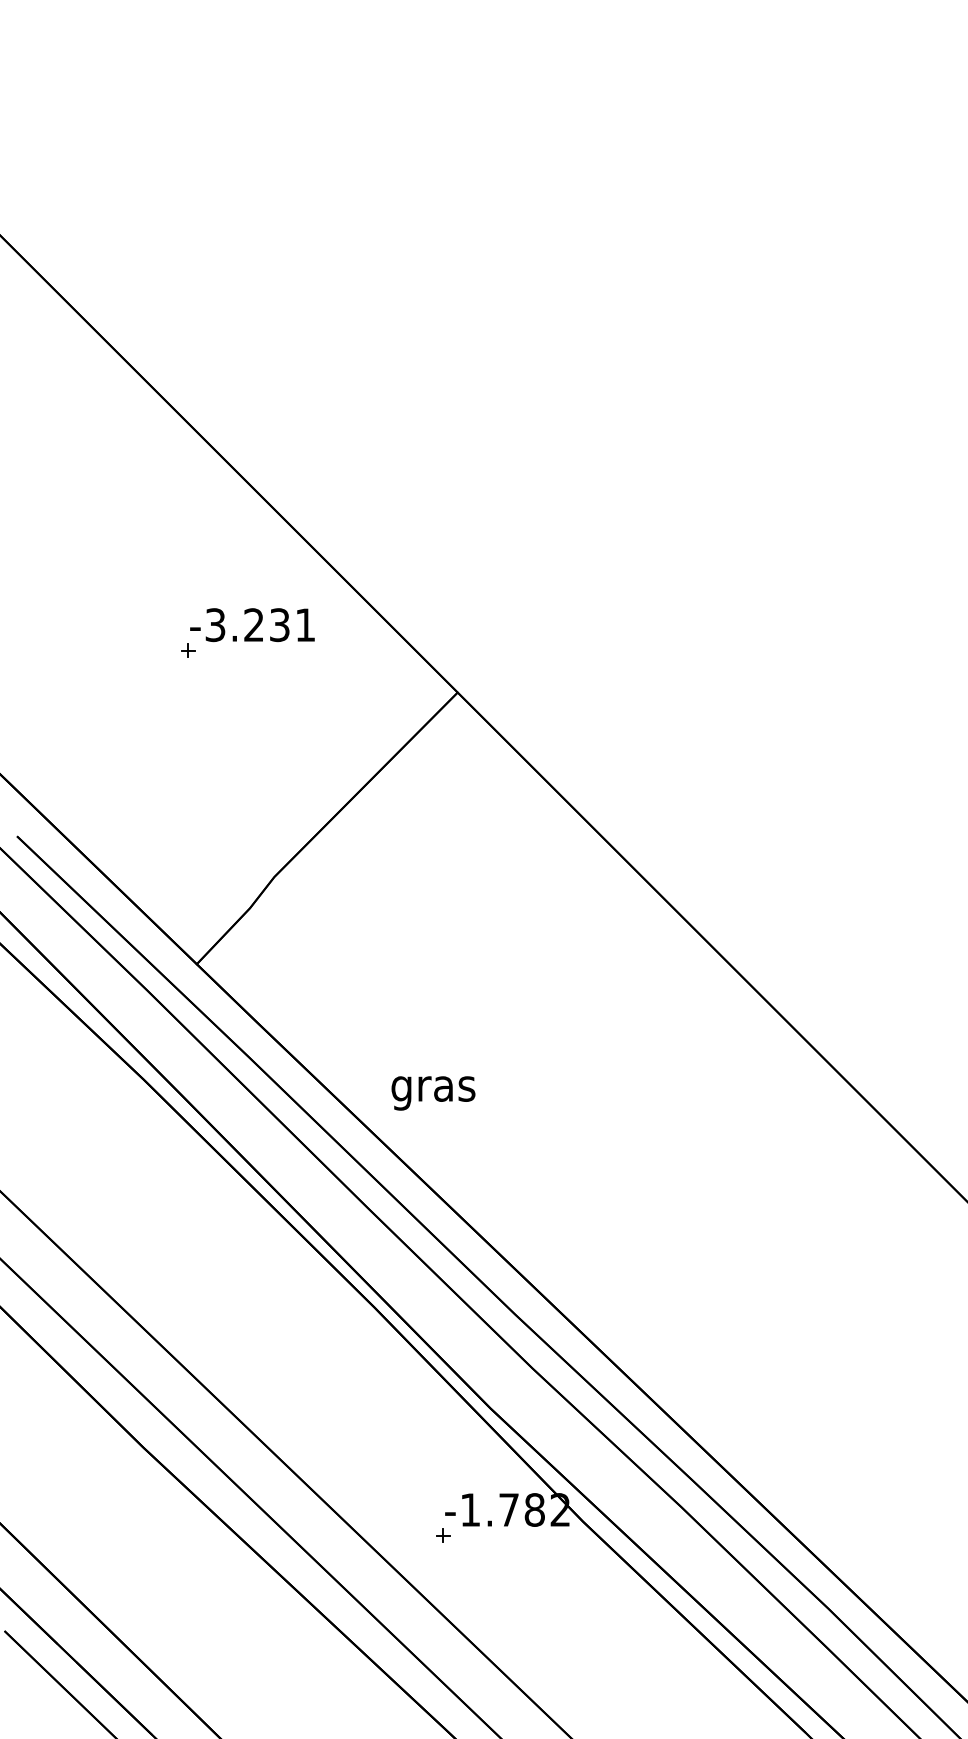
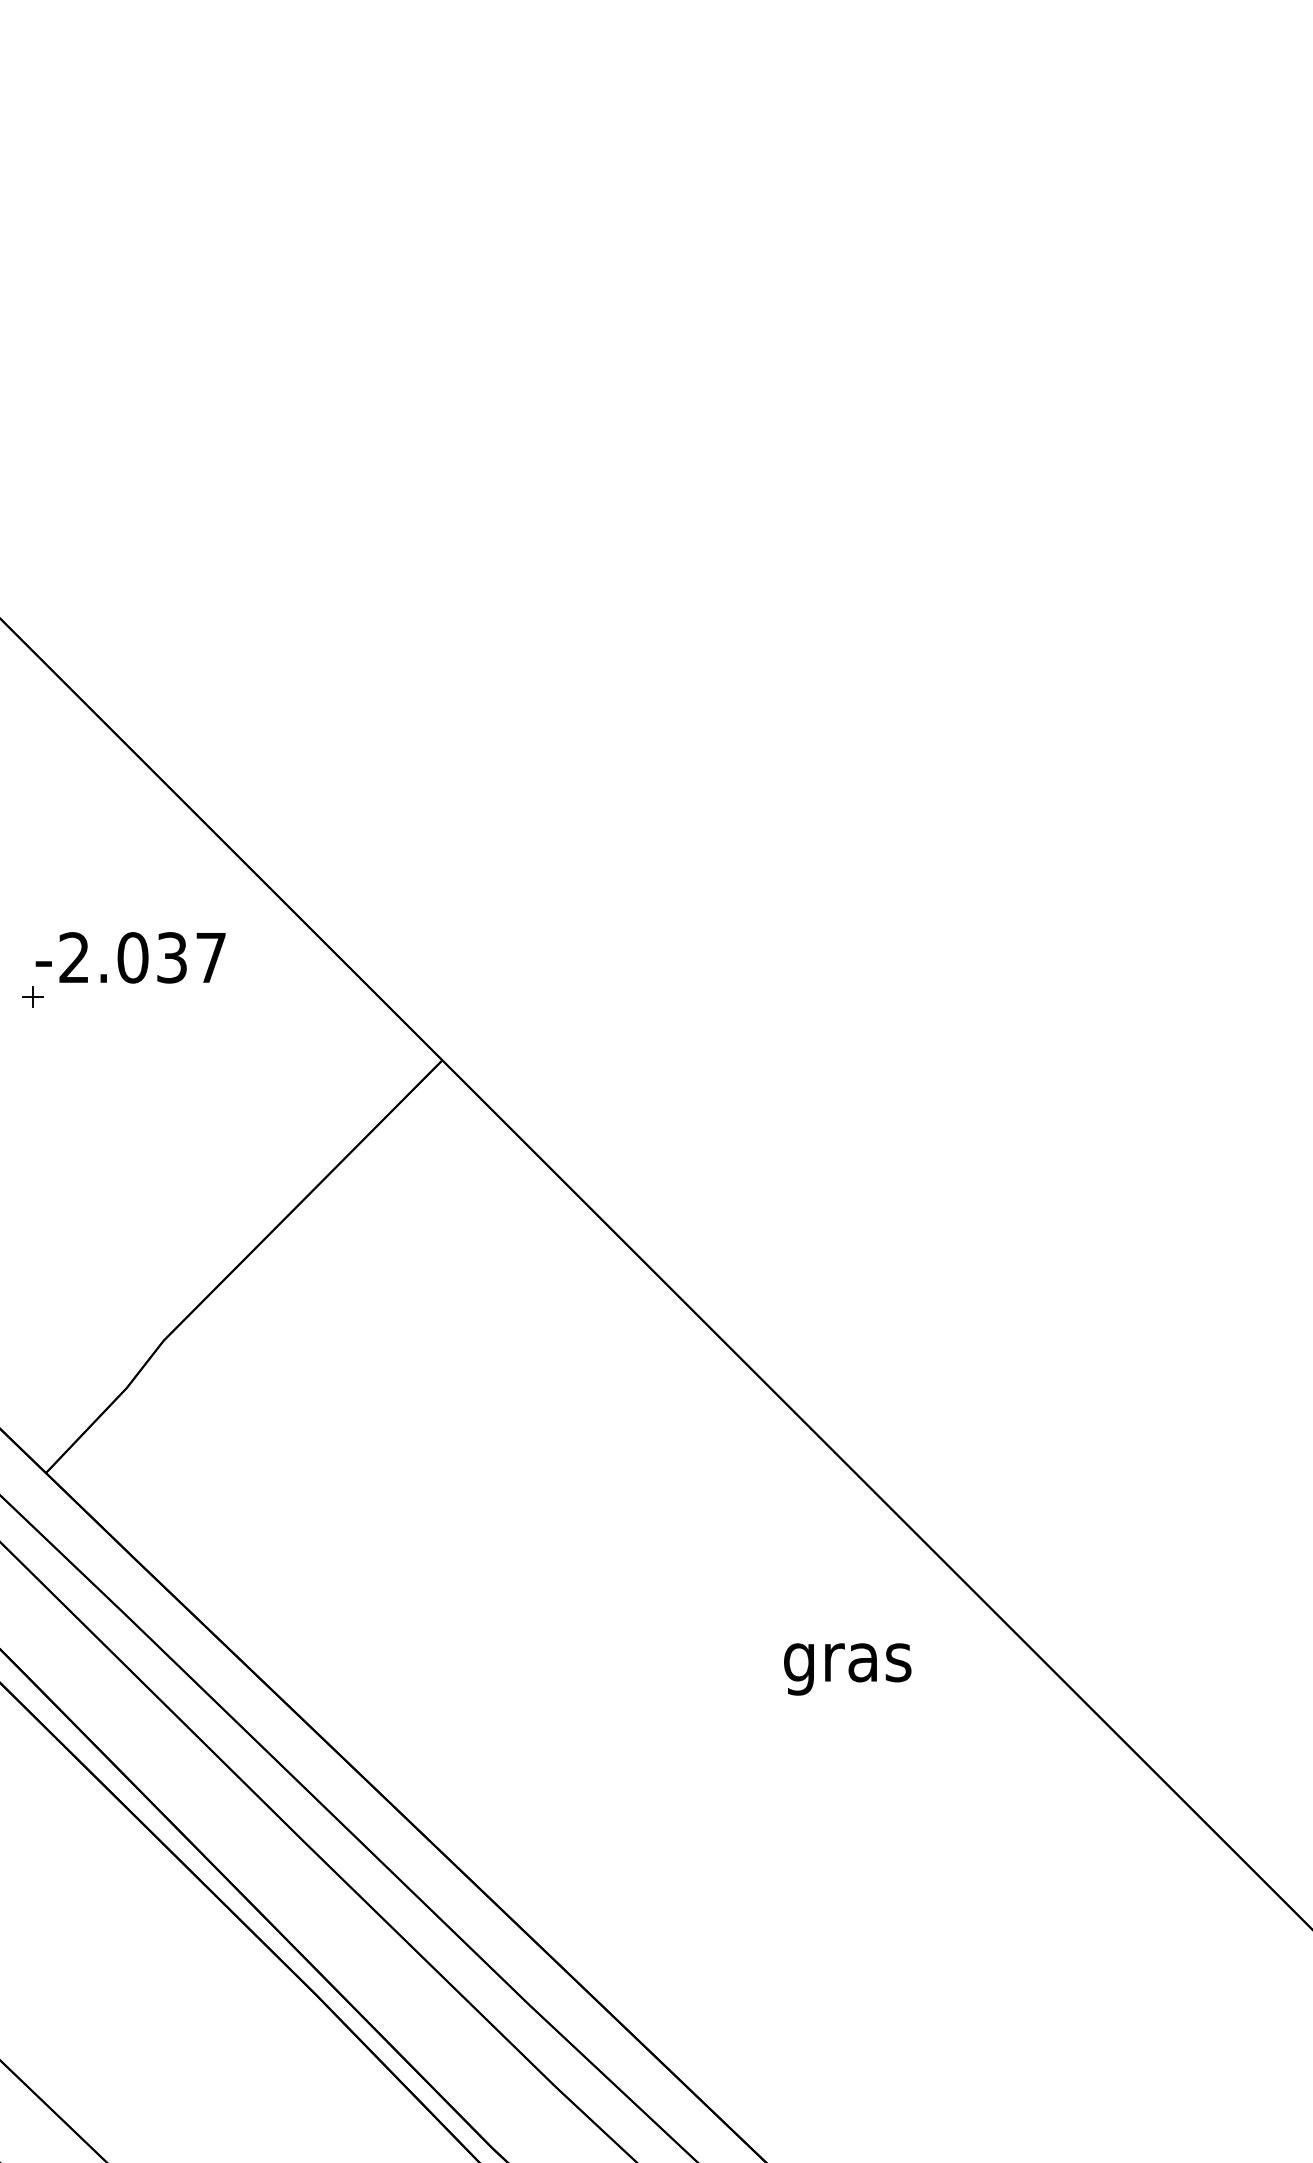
text: (259, 625) -> (141, 958), -3.231 -> -2.037
text: (433, 1093) -> (847, 1669), moved

